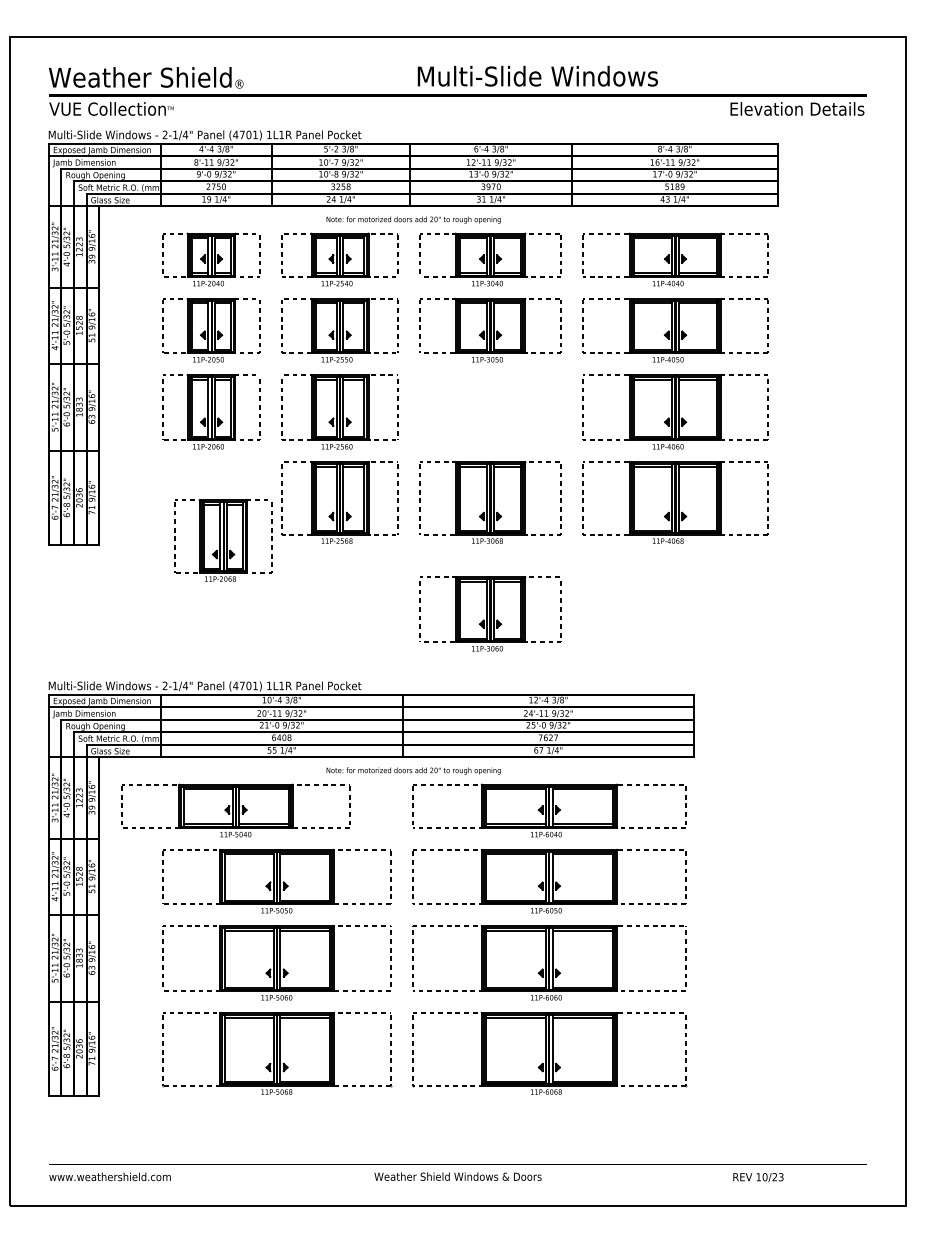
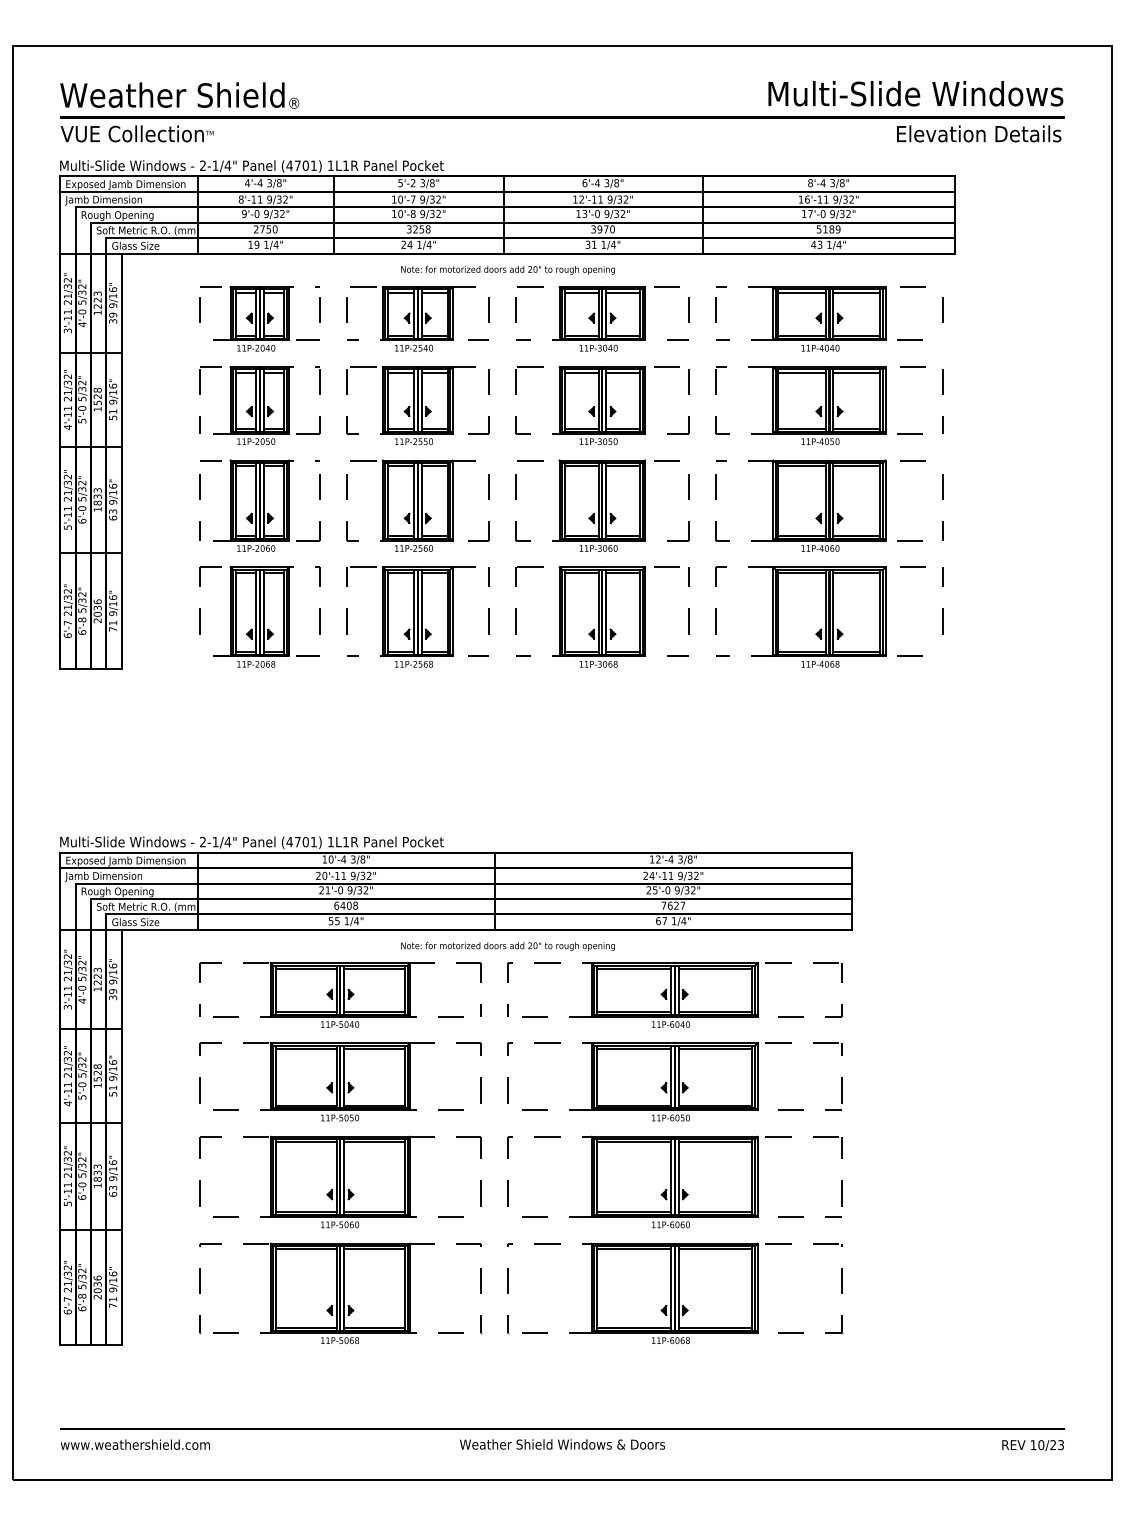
text: (537, 75) -> (915, 92), moved
part: (223, 540) -> (259, 616), moved
part: (490, 613) -> (602, 505), moved
part: (235, 810) -> (339, 994), moved
text: (758, 1177) -> (1033, 1445), moved

